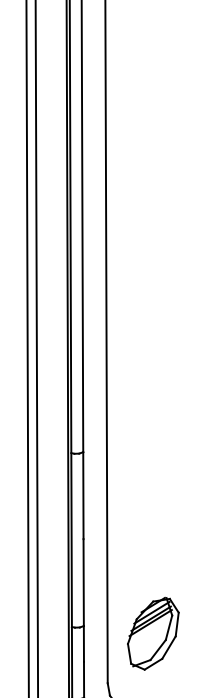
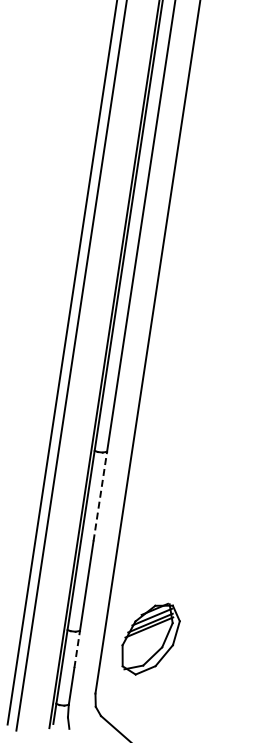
line: (83, 495) -> (100, 496), solid -> dashed
part: (153, 633) -> (150, 638), moved
line: (84, 644) -> (77, 649), solid -> dashed

